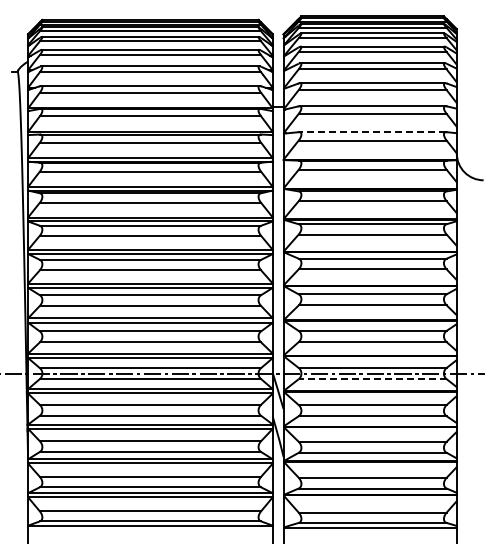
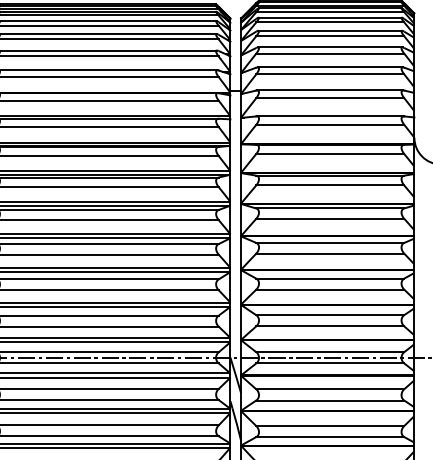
line: (372, 132) -> (330, 116), dashed -> solid
line: (372, 379) -> (330, 363), dashed -> solid

